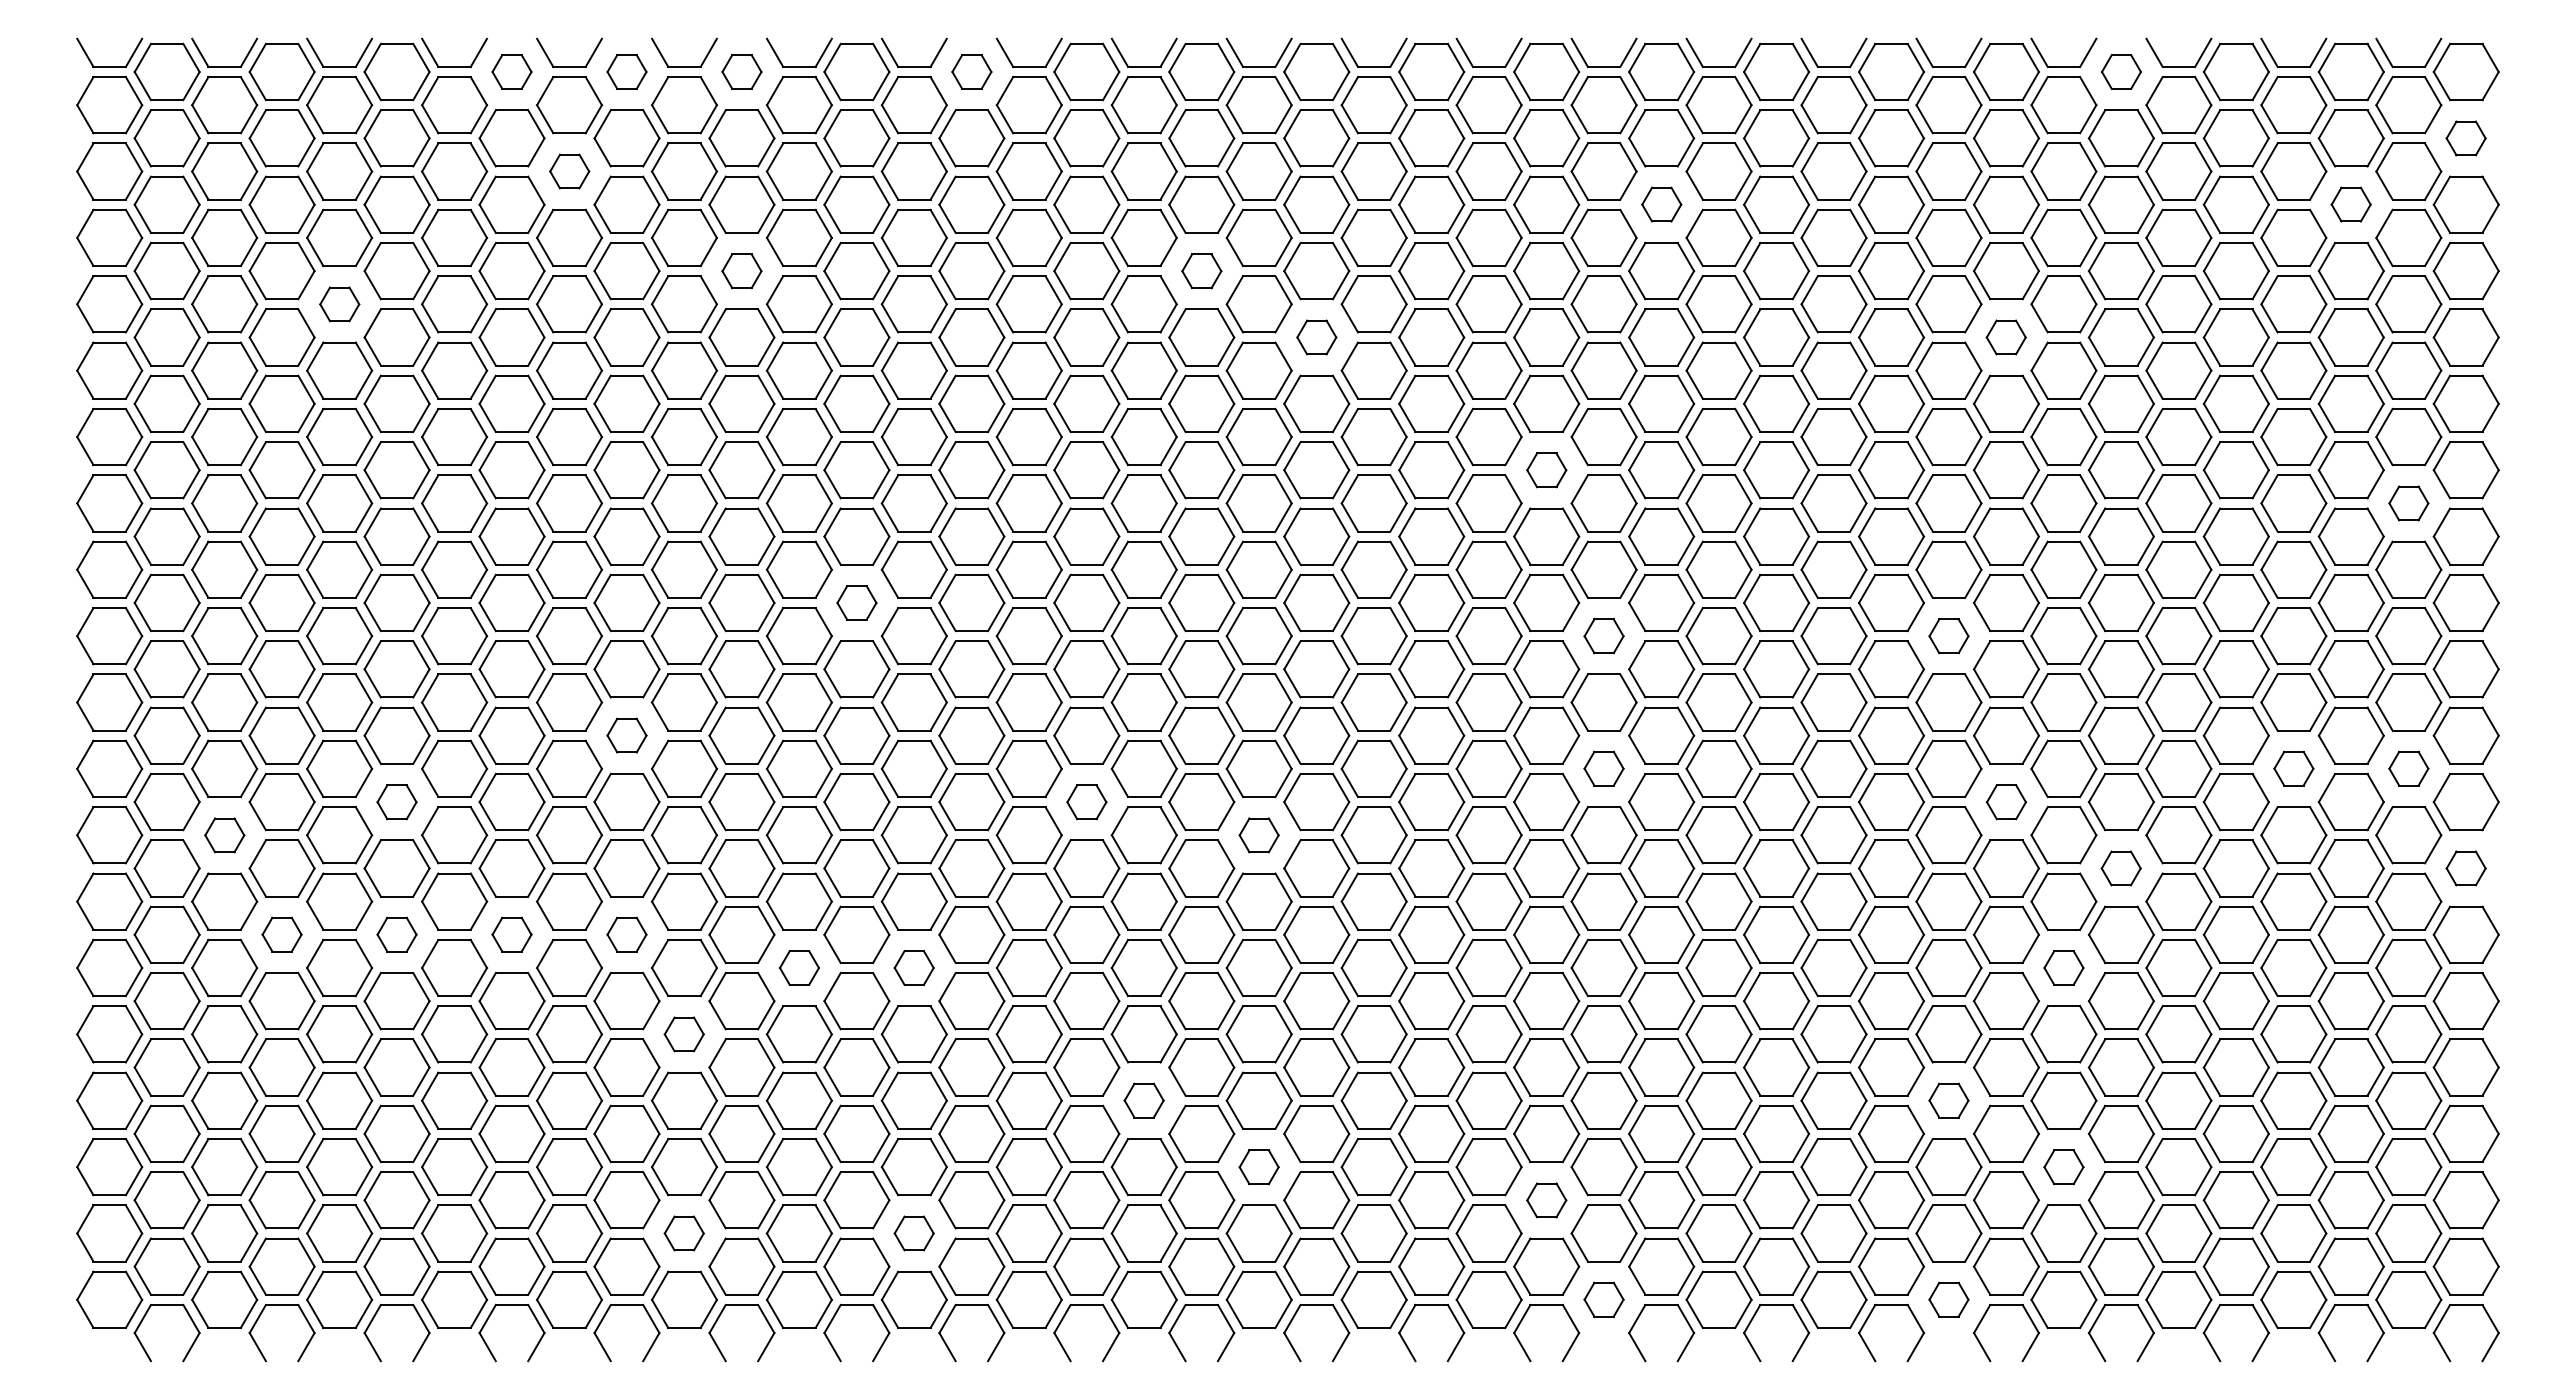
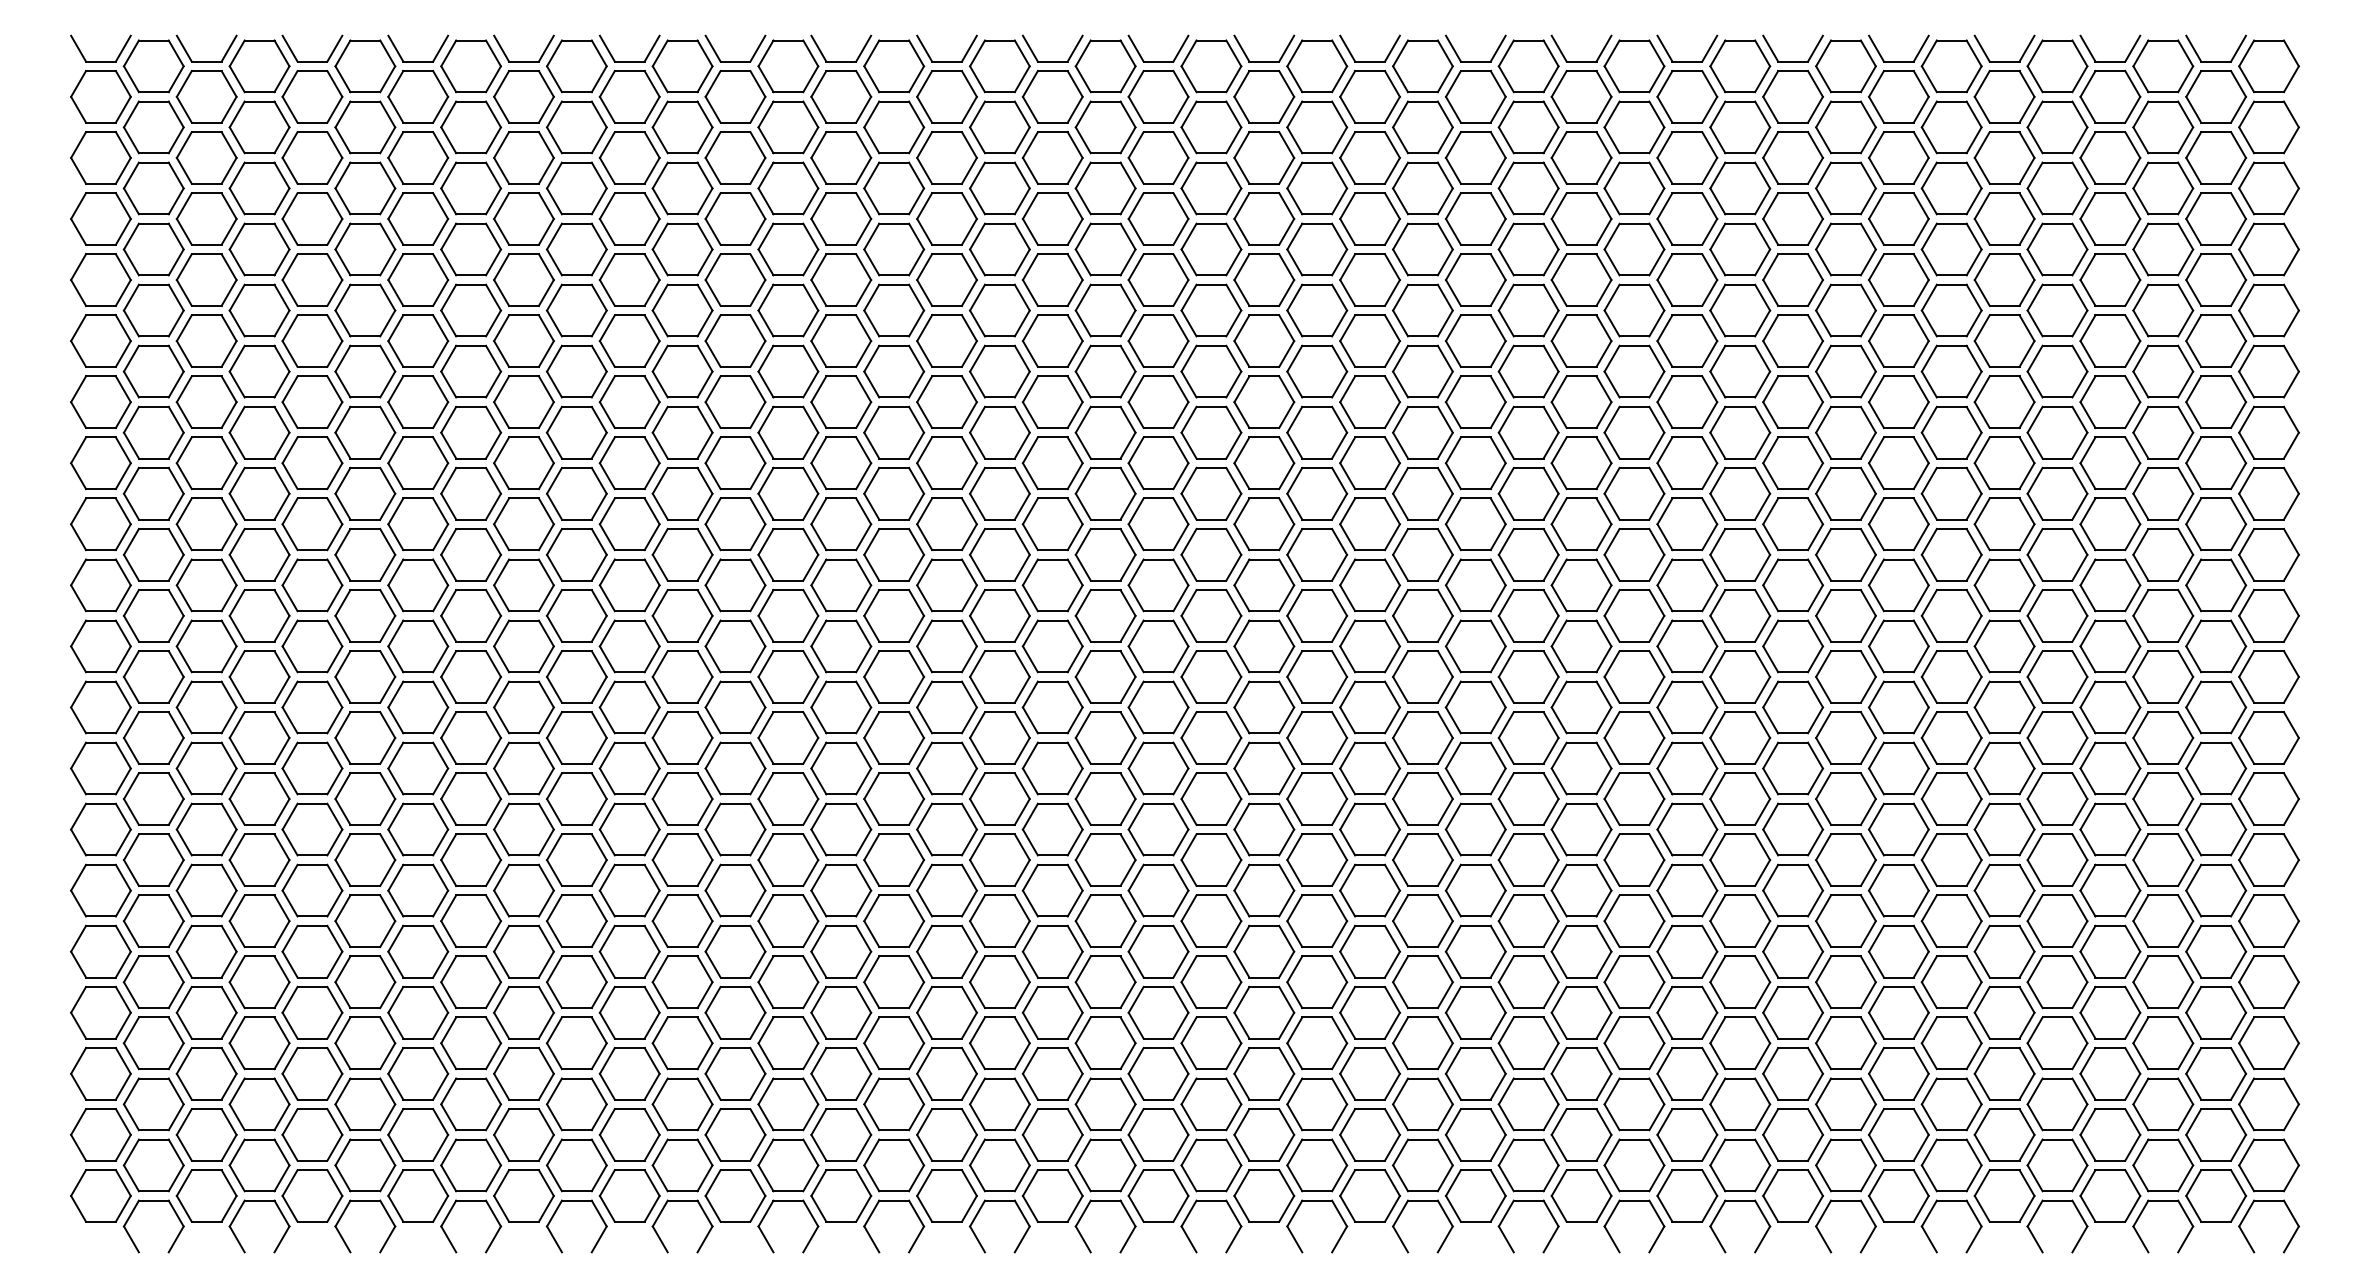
part: (511, 71) -> (470, 65), size x1.67
part: (626, 71) -> (576, 65), size x1.67
part: (741, 71) -> (682, 65), size x1.67
part: (971, 71) -> (893, 65), size x1.67
part: (2121, 71) -> (1951, 65), size x1.67
part: (2465, 138) -> (2268, 127), size x1.67
part: (569, 171) -> (523, 157), size x1.67
part: (1661, 204) -> (1528, 188), size x1.67
part: (2350, 204) -> (2162, 188), size x1.67
part: (741, 271) -> (682, 249), size x1.67
part: (1201, 271) -> (1105, 249), size x1.67
part: (339, 304) -> (312, 280), size x1.67
part: (1316, 337) -> (1211, 310), size x1.67
part: (2005, 337) -> (1845, 310), size x1.67
part: (1546, 470) -> (1422, 432), size x1.67
part: (2408, 503) -> (2215, 463), size x1.67
part: (856, 602) -> (788, 554), size x1.67
part: (1603, 636) -> (1475, 585), size x1.67
part: (1948, 636) -> (1792, 585), size x1.67
part: (626, 735) -> (576, 676), size x1.67
part: (1603, 768) -> (1475, 707), size x1.67
part: (2293, 768) -> (2110, 707), size x1.67
part: (2408, 768) -> (2215, 707), size x1.67
part: (396, 802) -> (364, 738), size x1.67
part: (1086, 802) -> (999, 738), size x1.67
part: (2006, 802) -> (1846, 738), size x1.67
part: (224, 835) -> (206, 768), size x1.67
part: (1258, 835) -> (1157, 768), size x1.67
part: (2120, 868) -> (1950, 799), size x1.67
part: (2465, 868) -> (2268, 799), size x1.67
part: (281, 934) -> (259, 859), size x1.67
part: (396, 934) -> (364, 859), size x1.67
part: (511, 934) -> (470, 859), size x1.67
part: (626, 934) -> (576, 859), size x1.67
part: (799, 967) -> (735, 890), size x1.67
part: (913, 967) -> (840, 890), size x1.67
part: (2063, 967) -> (1898, 890), size x1.67
part: (683, 1034) -> (628, 951), size x1.67
part: (1143, 1100) -> (1052, 1012), size x1.67
part: (1948, 1100) -> (1792, 1012), size x1.67
part: (1258, 1167) -> (1157, 1074), size x1.67
part: (2063, 1167) -> (1898, 1074), size x1.67
part: (1546, 1200) -> (1422, 1104), size x1.67
part: (683, 1233) -> (628, 1134), size x1.67
part: (913, 1233) -> (840, 1134), size x1.67
part: (1603, 1299) -> (1475, 1195), size x1.67
part: (1948, 1299) -> (1792, 1195), size x1.67

